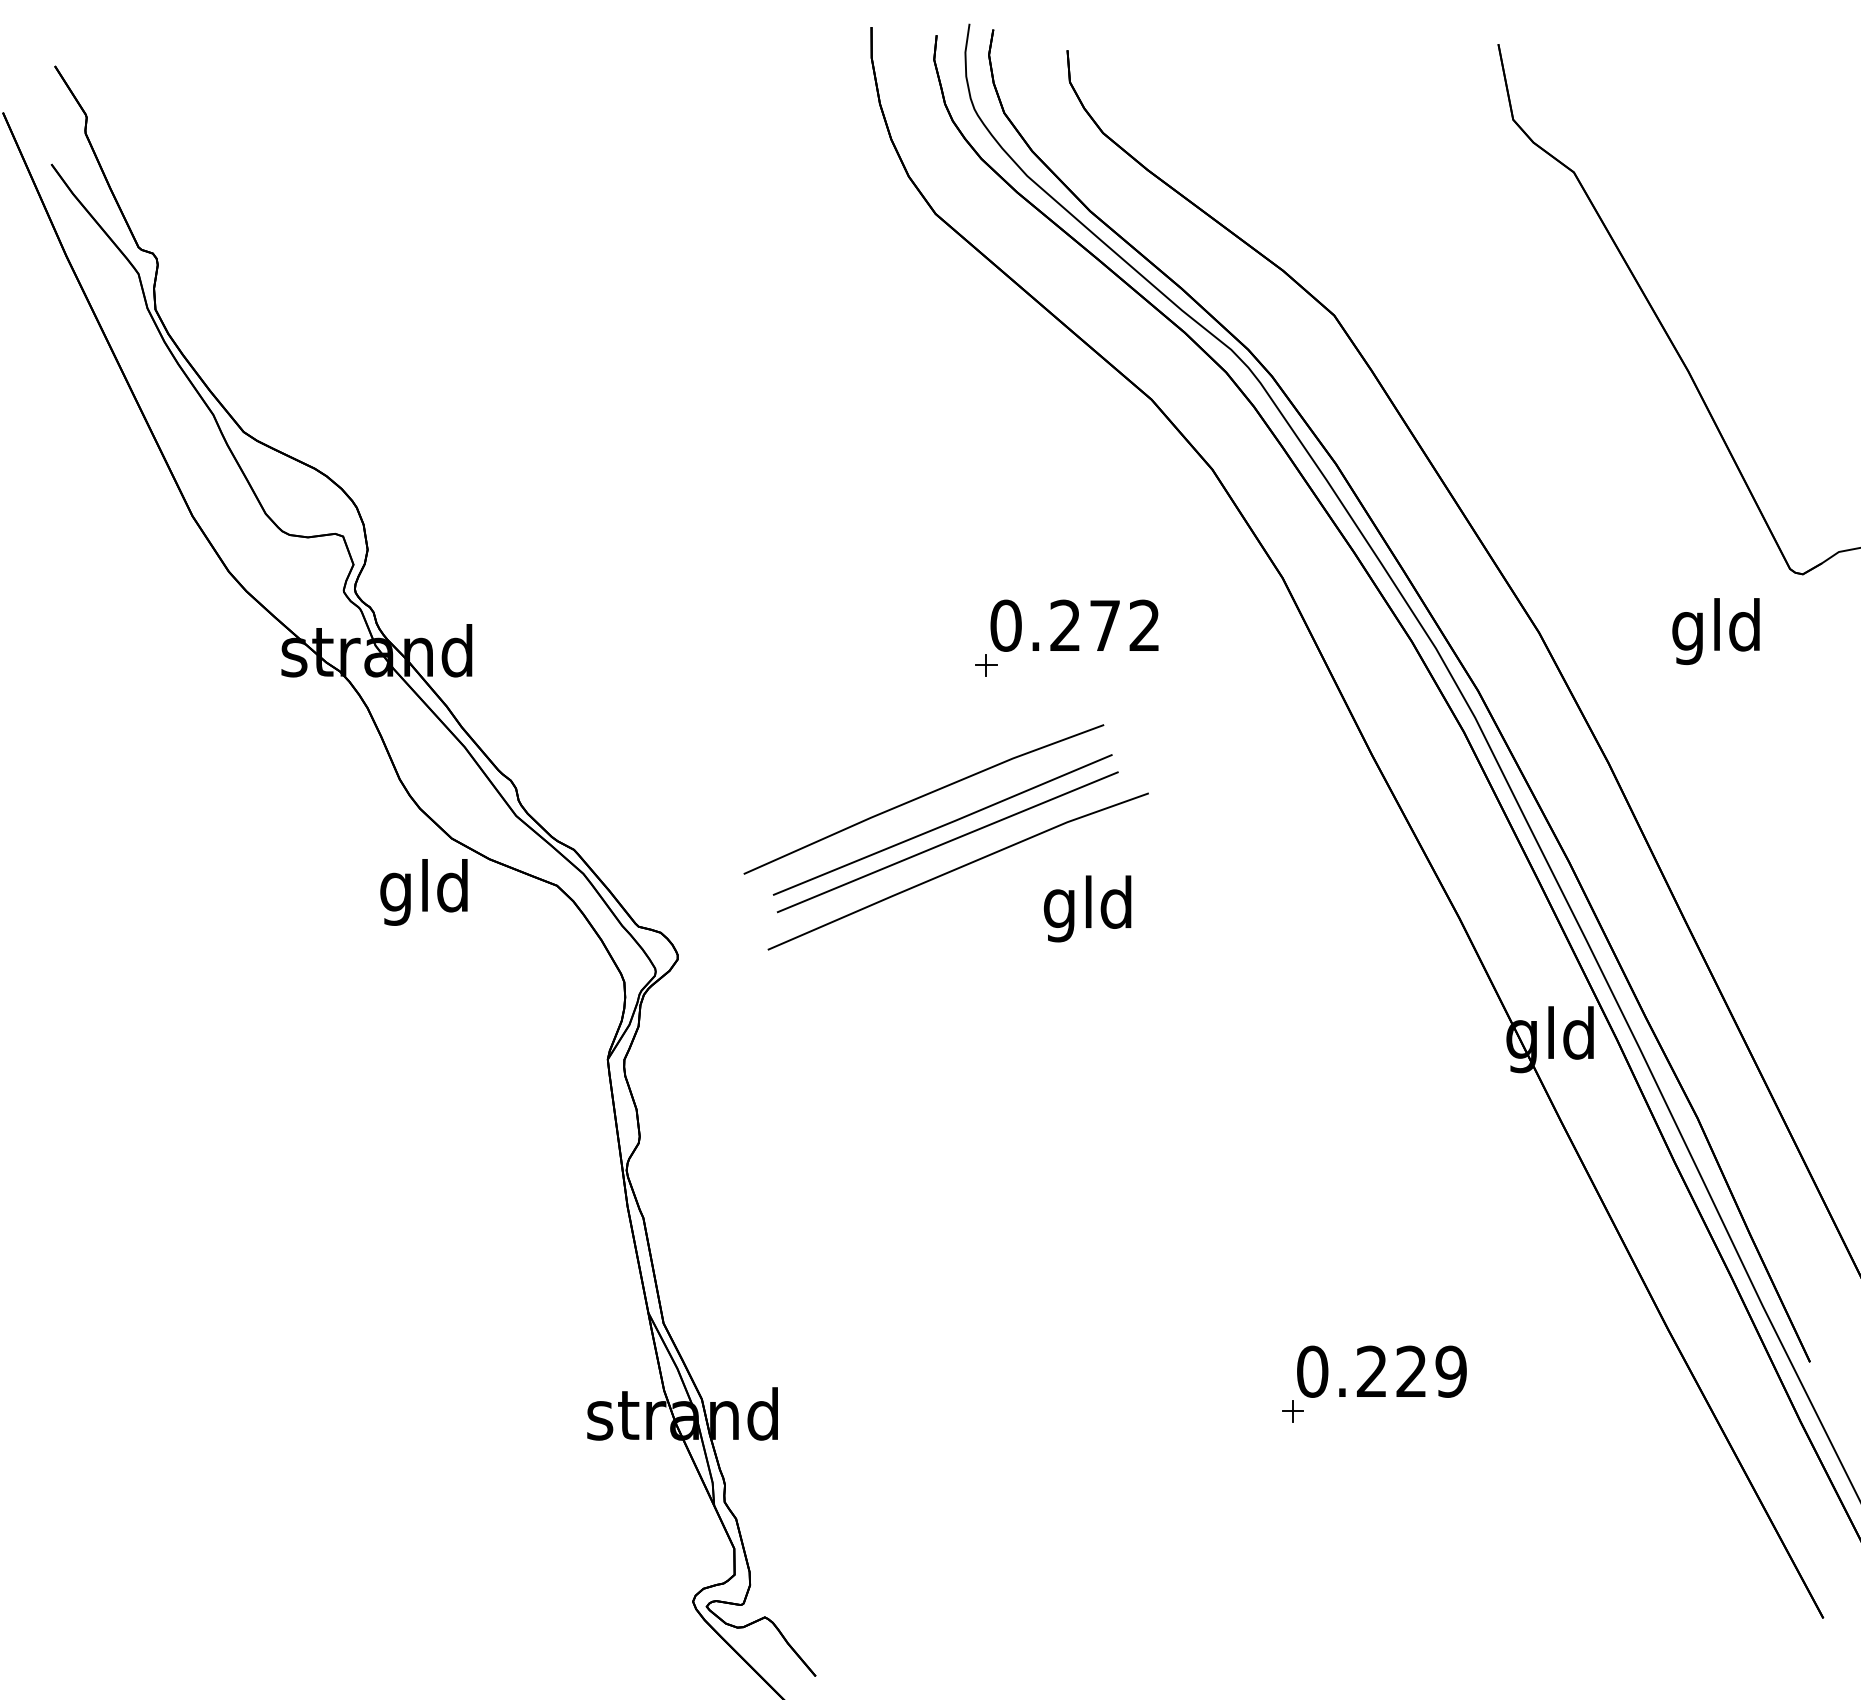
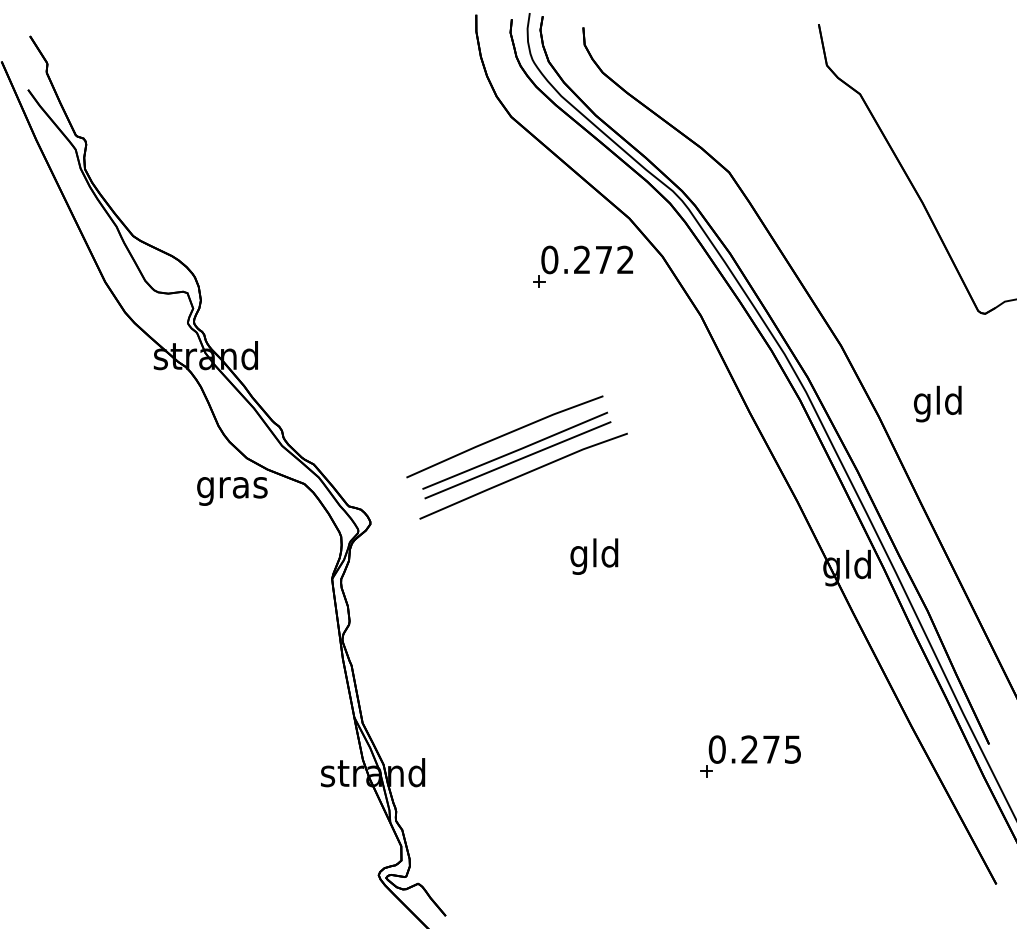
text: (1715, 630) -> (937, 403), moved
part: (1065, 637) -> (582, 266), moved
text: (425, 892) -> (232, 487), gld -> gras
text: (1087, 908) -> (594, 556), moved
text: (1431, 1371) -> (782, 749), 0.229 -> 0.275

